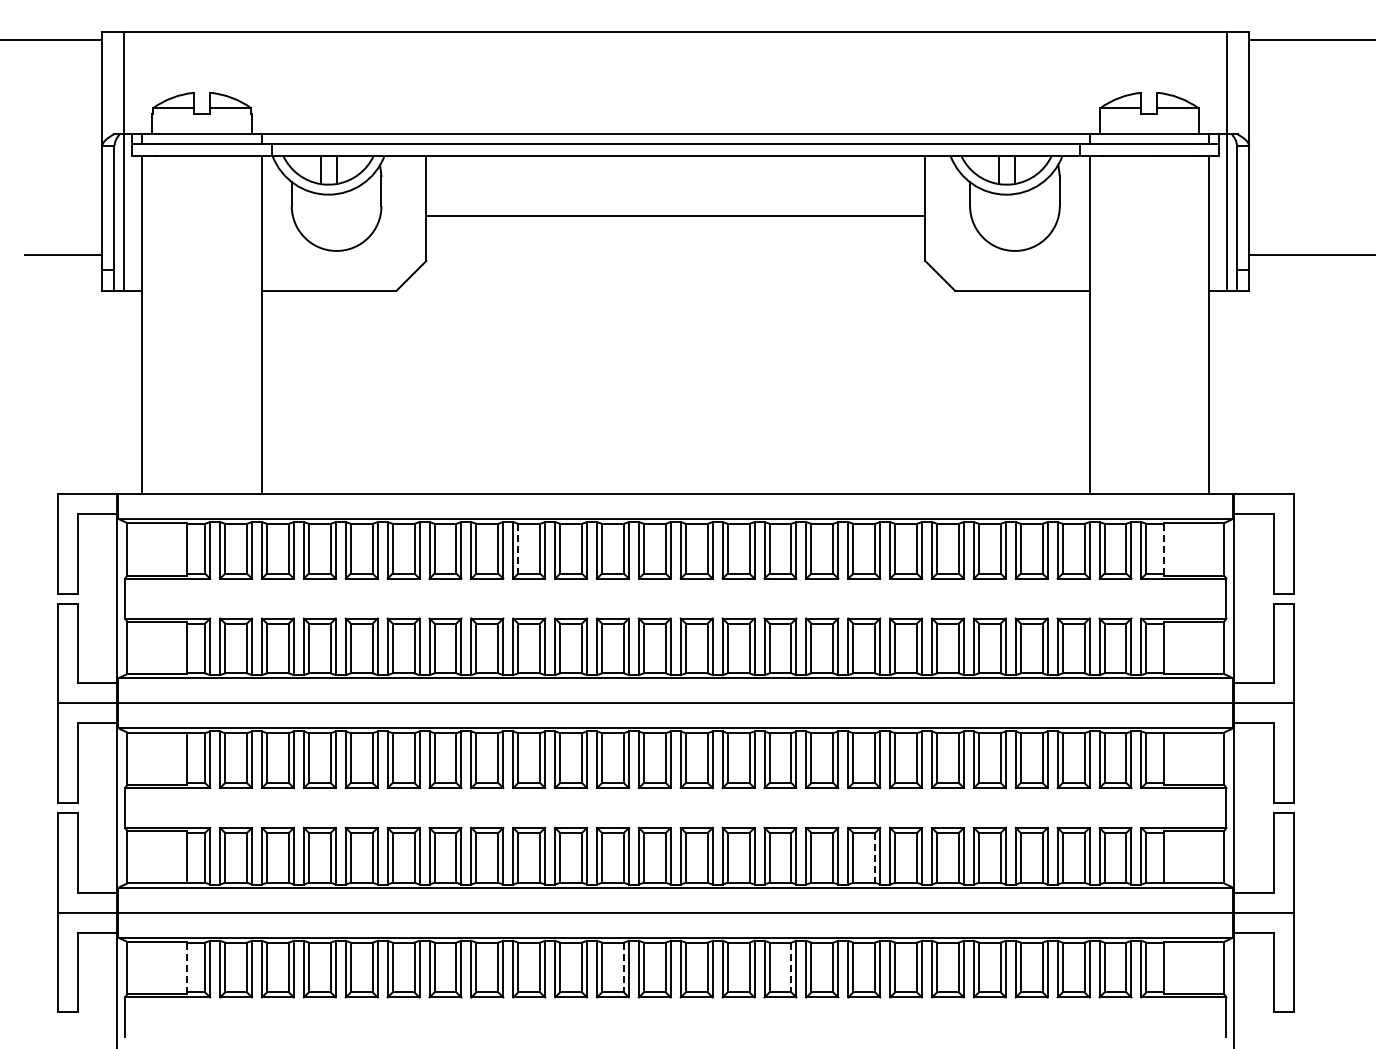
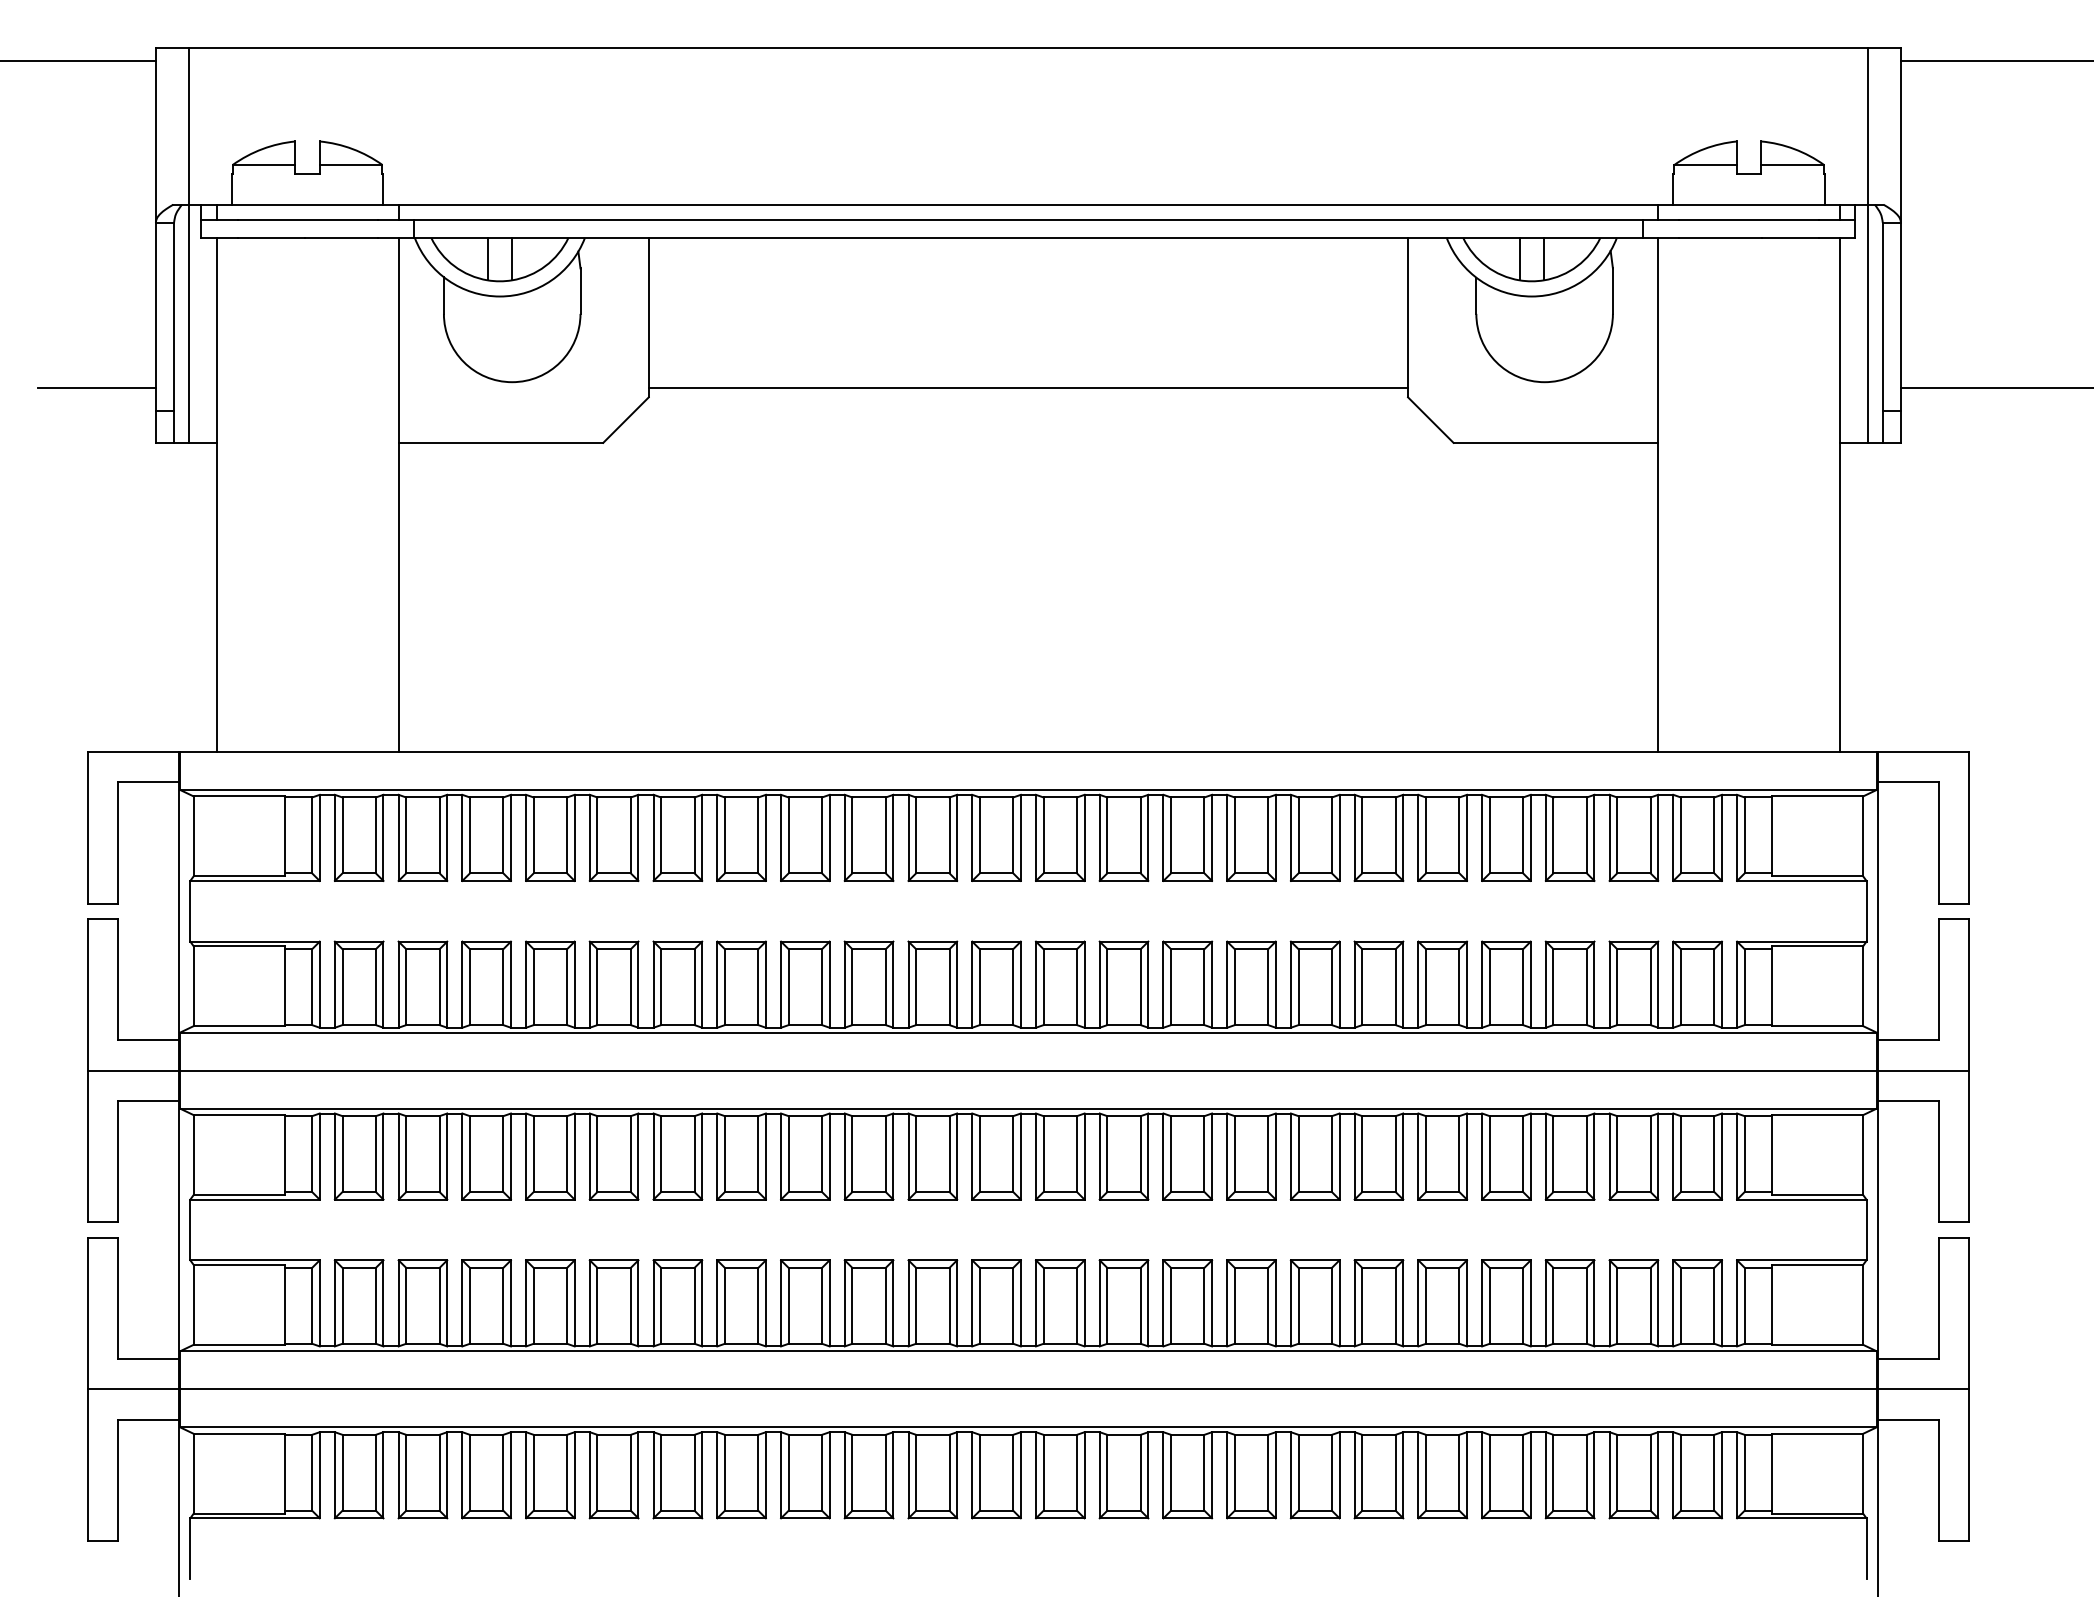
line: (675, 215) -> (1027, 387), moved
line: (518, 548) -> (789, 835), dashed -> solid
line: (1164, 548) -> (1772, 835), dashed -> solid
line: (875, 857) -> (1332, 1305), dashed -> solid
line: (187, 967) -> (285, 1472), dashed -> solid
line: (623, 967) -> (948, 1472), dashed -> solid
line: (791, 967) -> (1204, 1472), dashed -> solid

